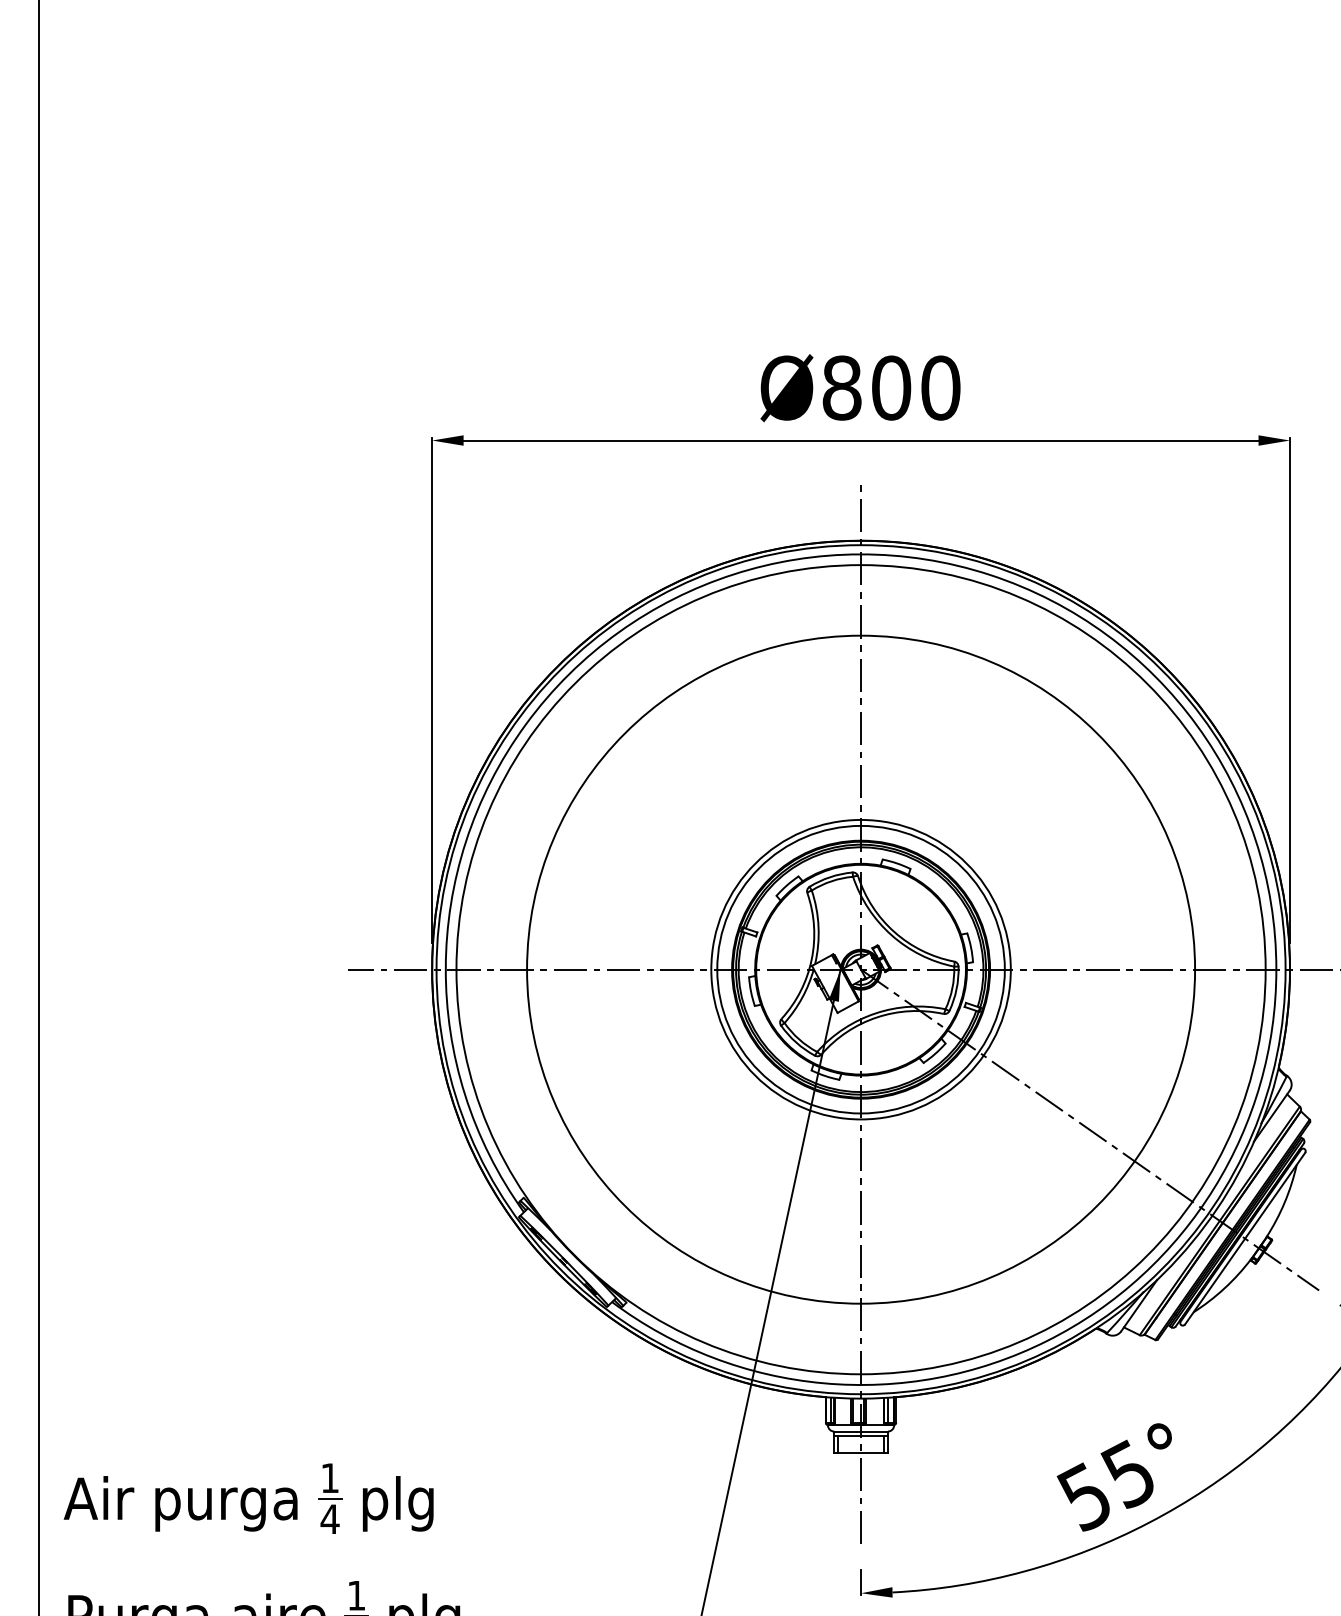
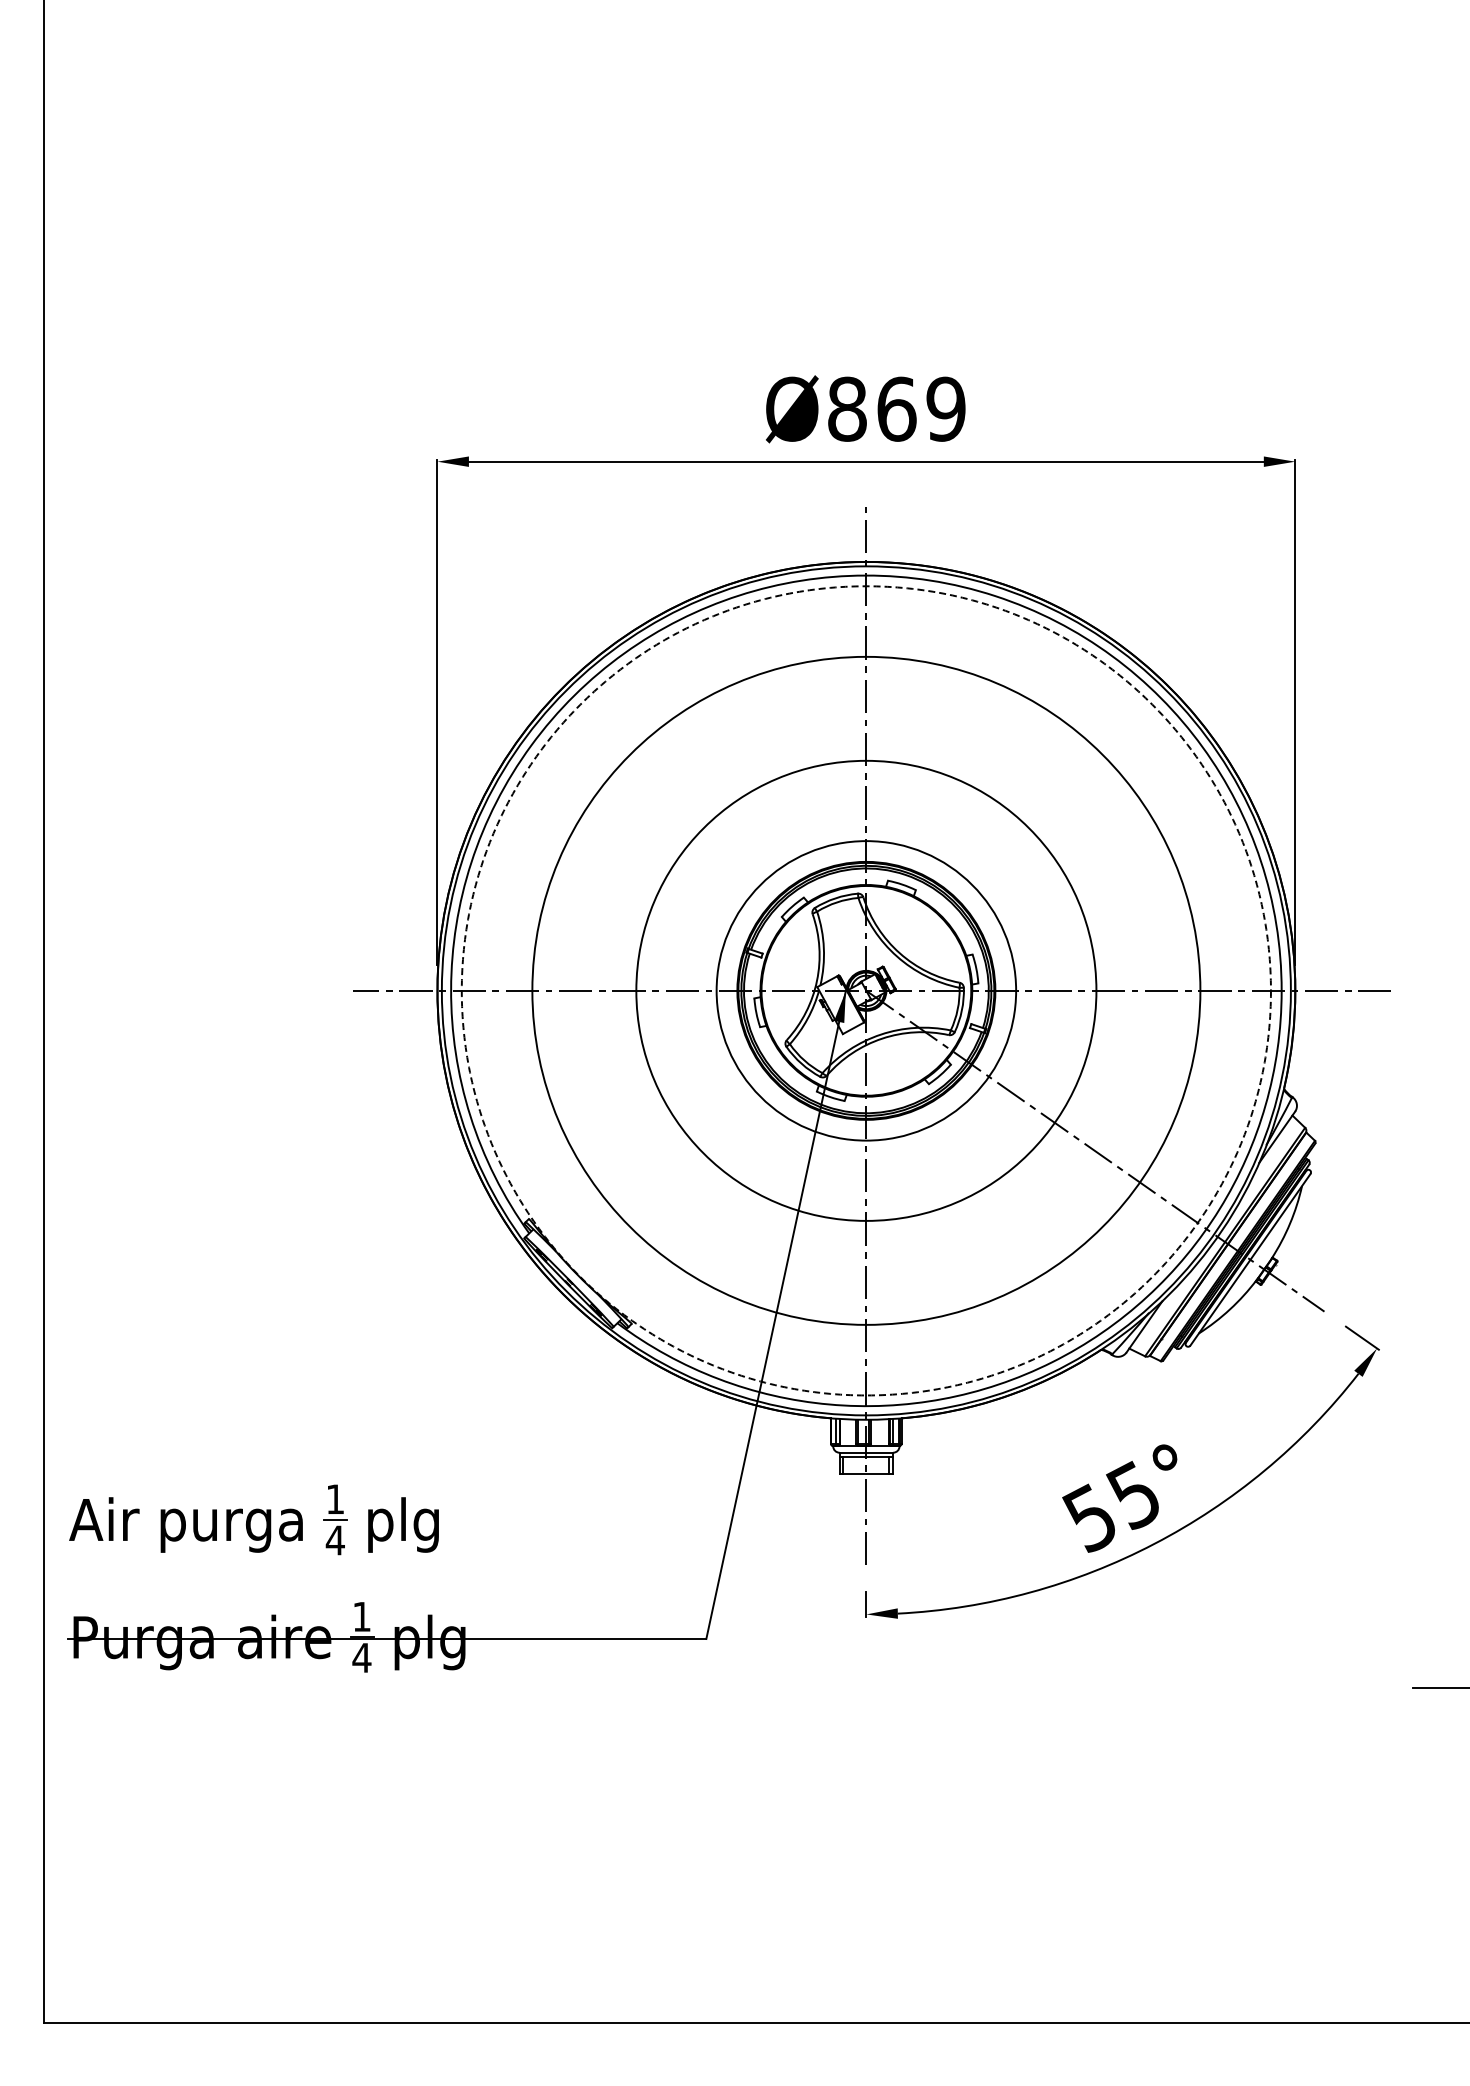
text: (916, 387) -> (921, 408), Ø800 -> Ø869
circle: (860, 969) -> (865, 990), solid -> dashed
circle: (861, 969) -> (866, 990), size x1.6

